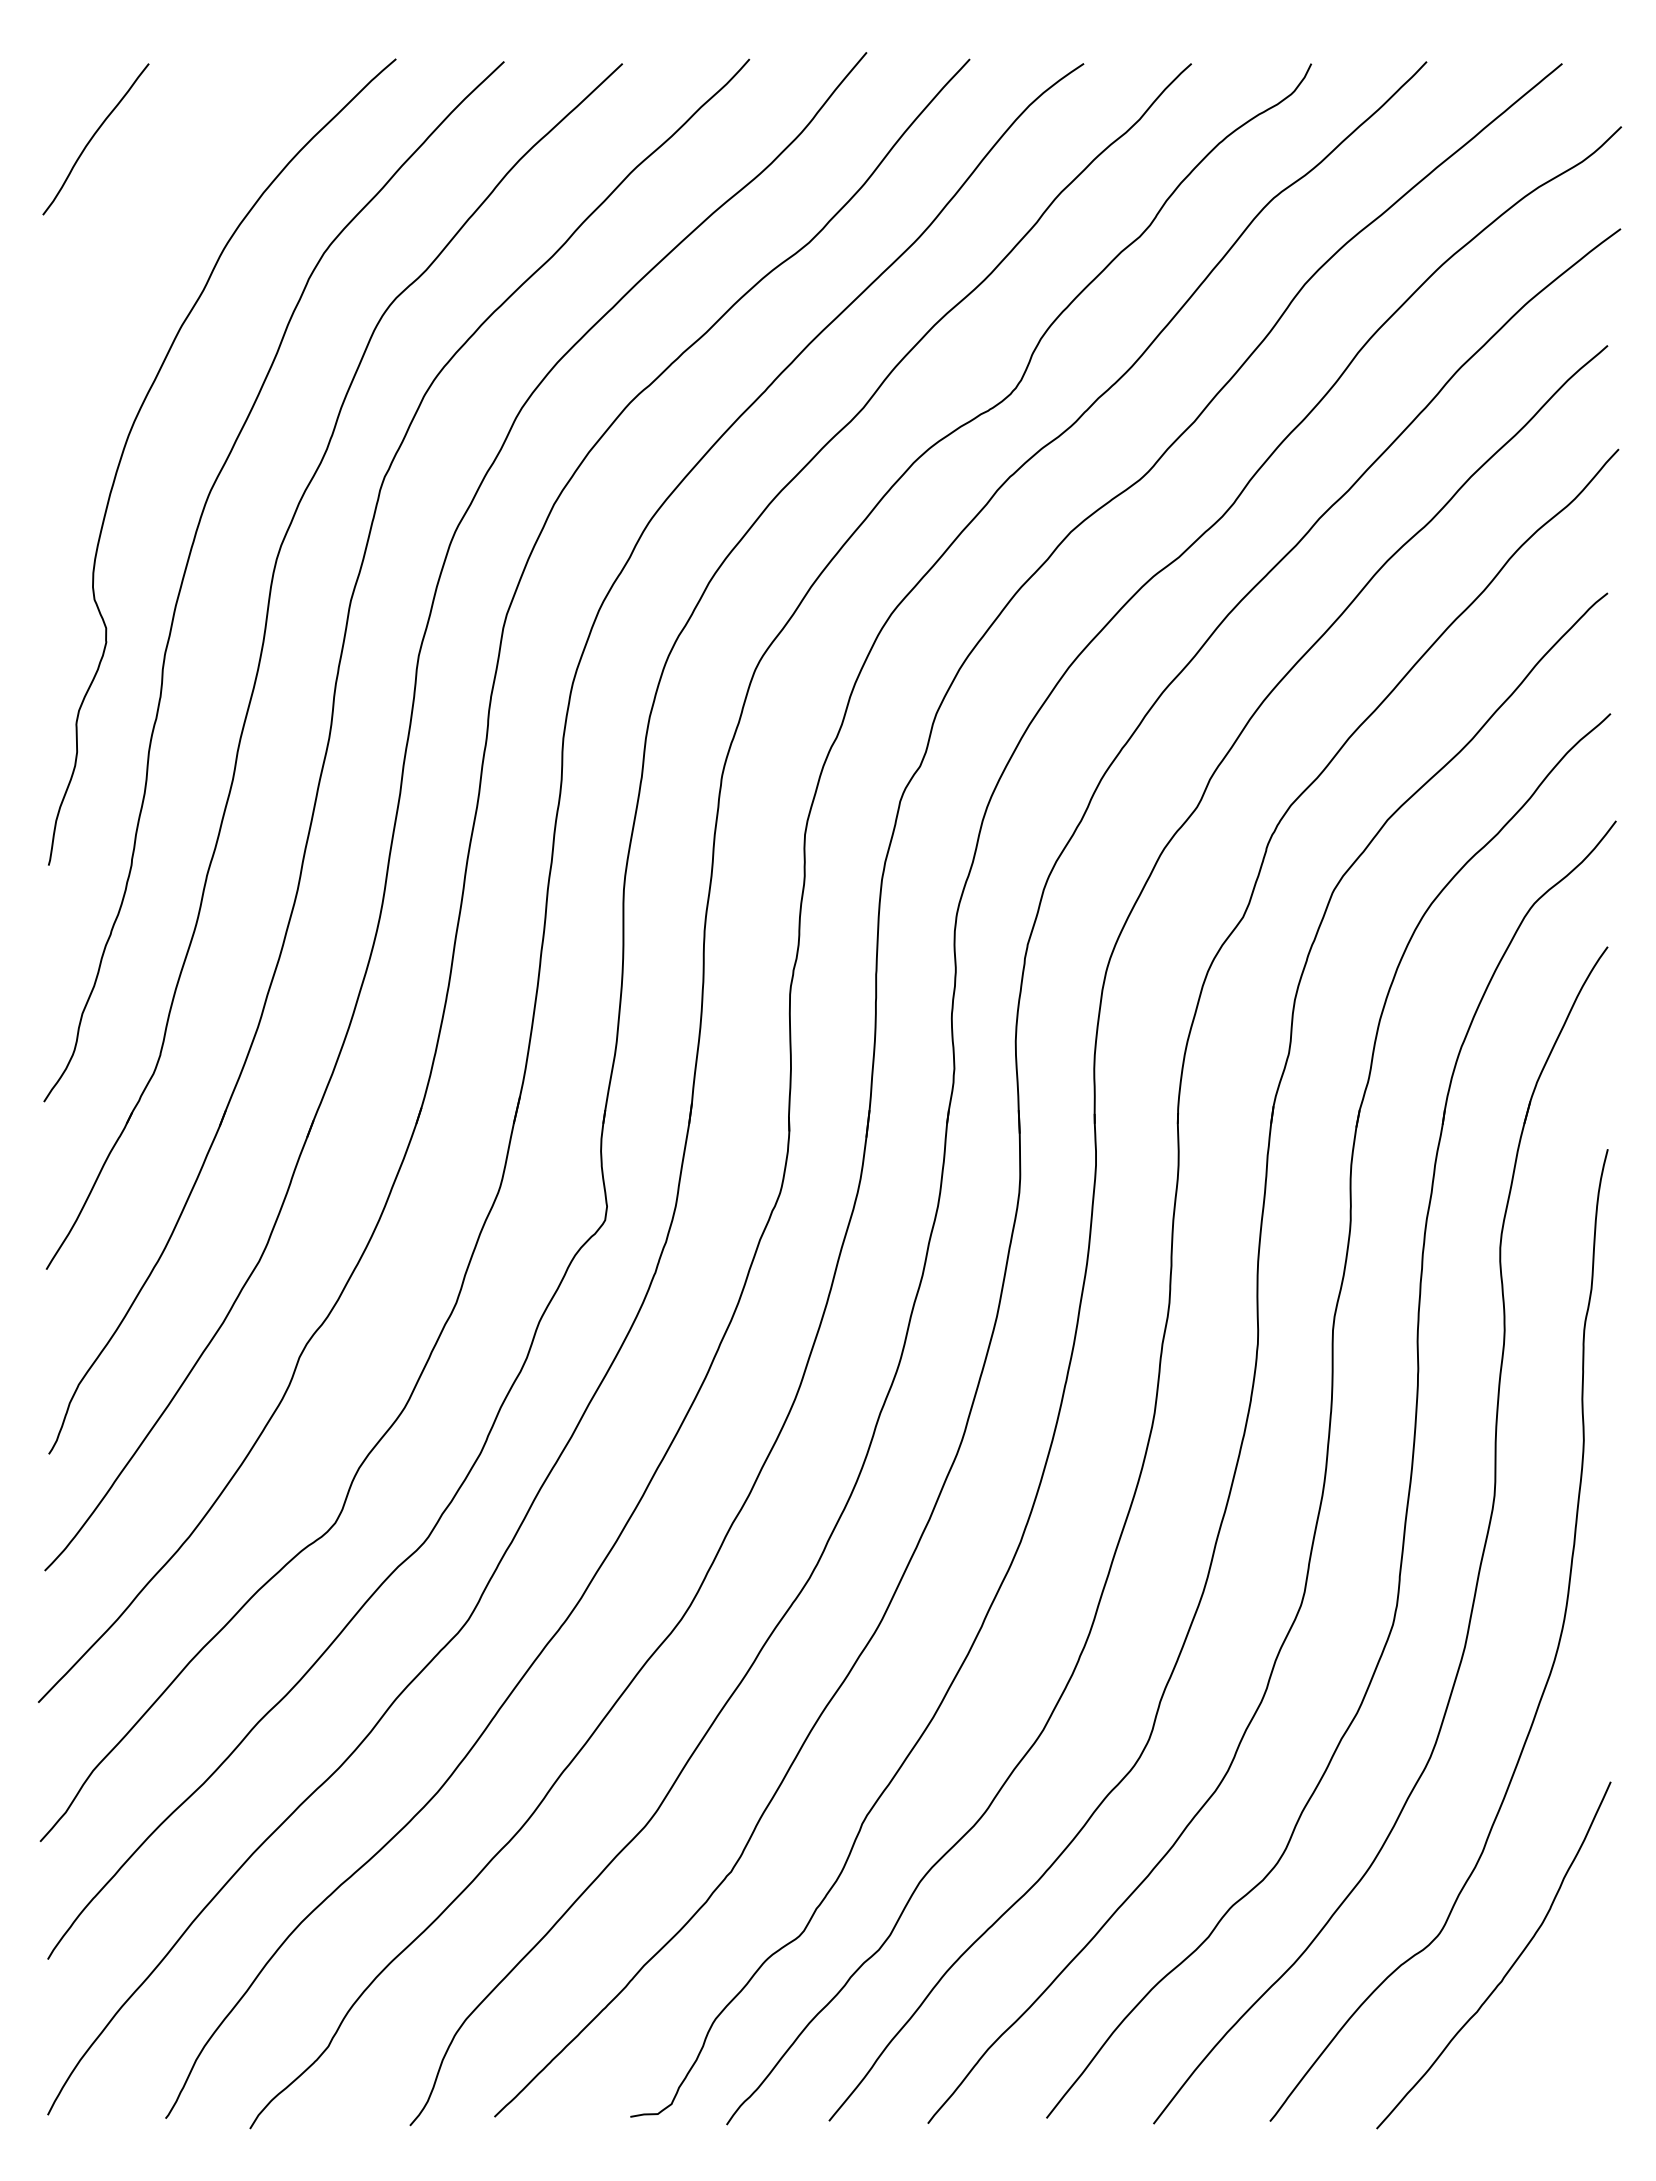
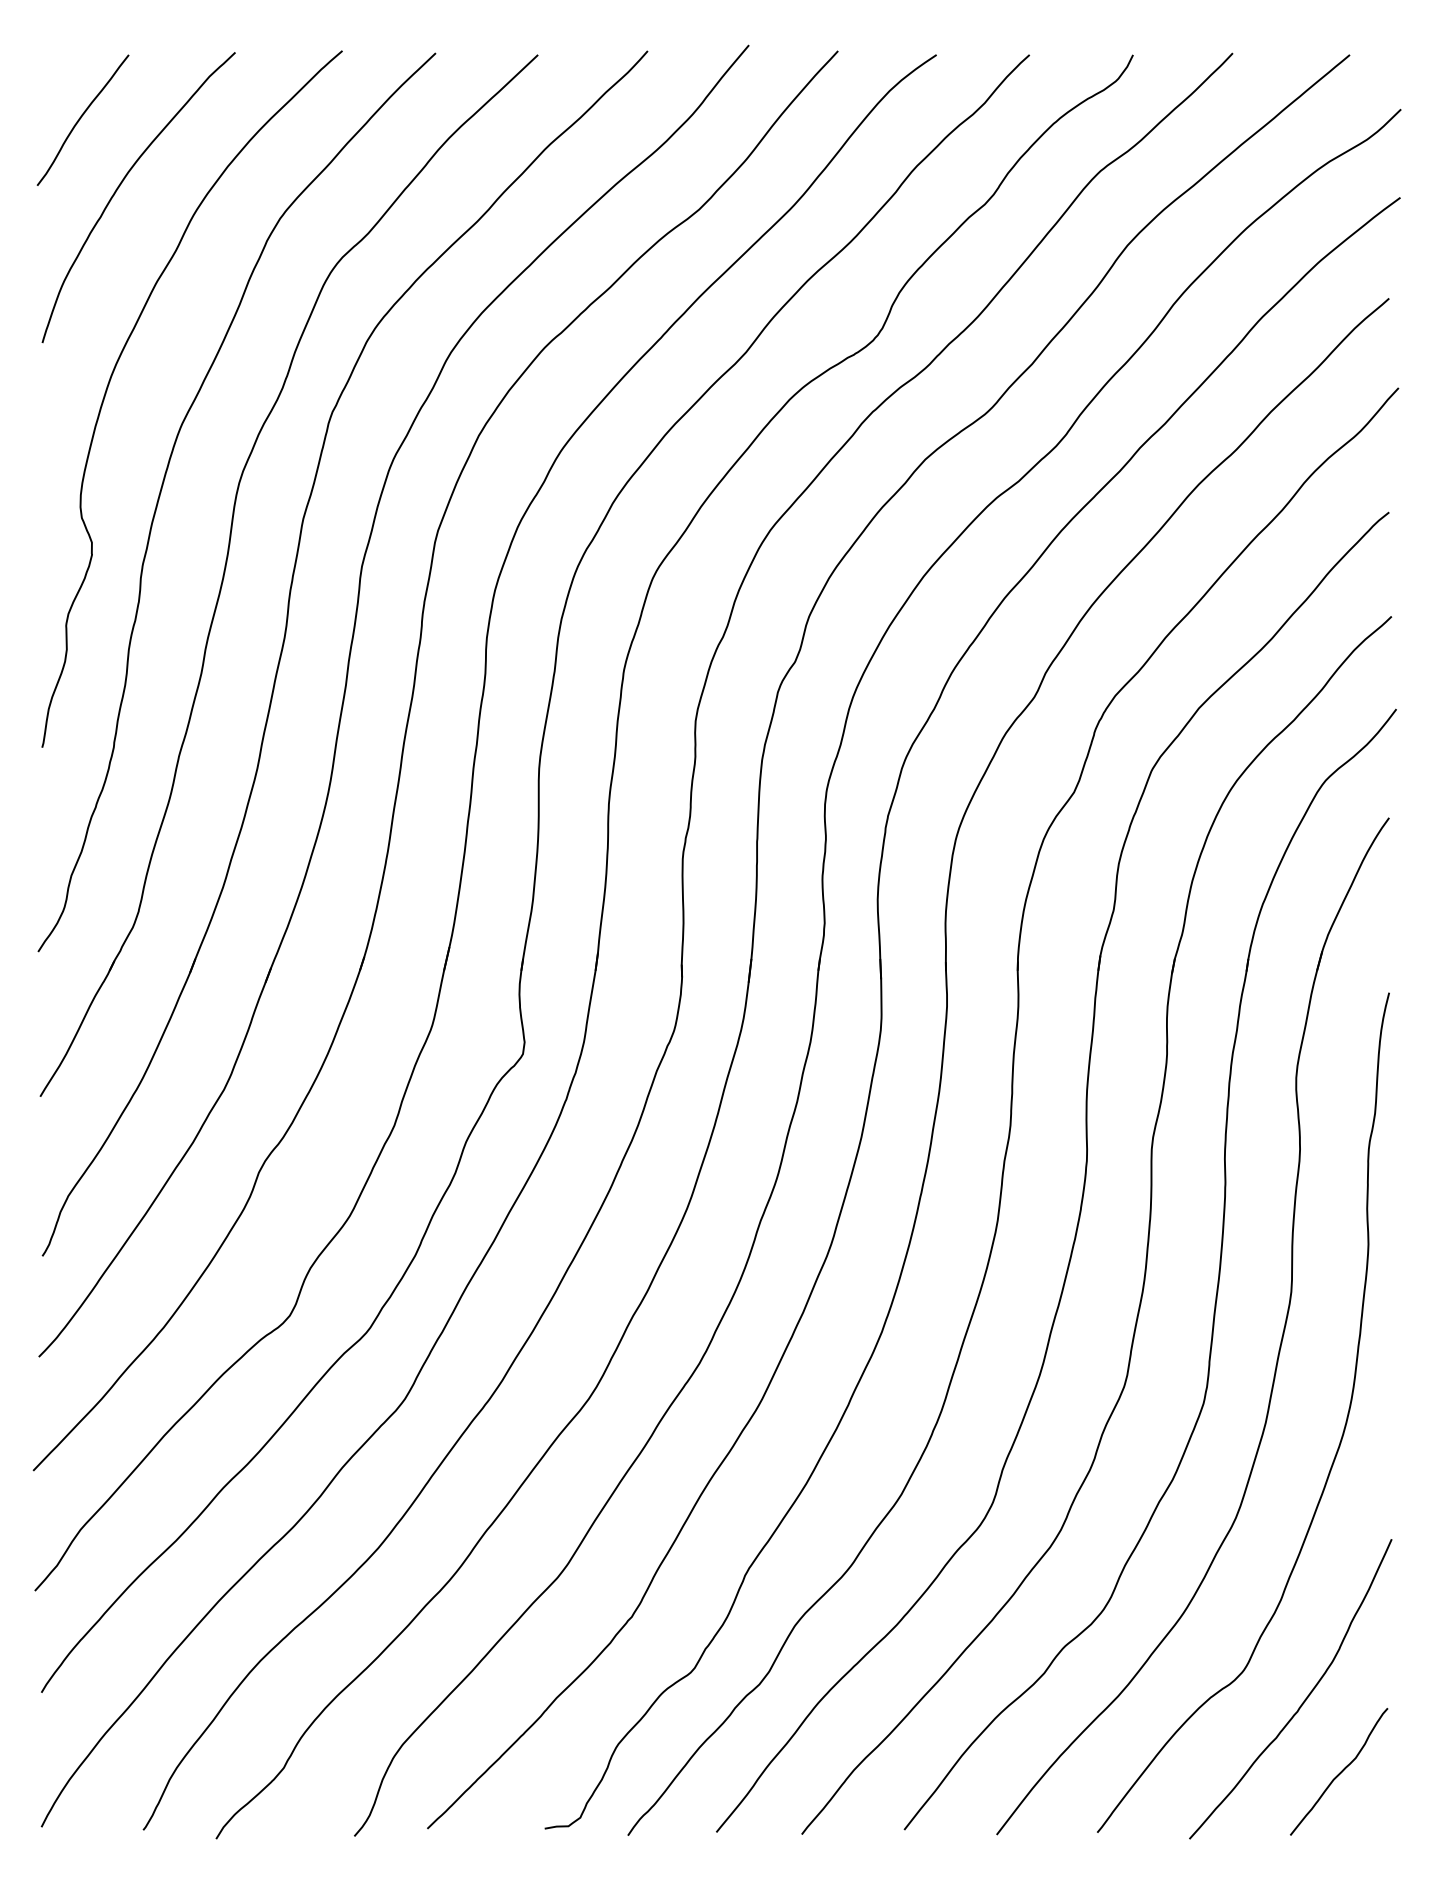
curve: (140, 213) -> (121, 184), added
curve: (1551, 2051) -> (1340, 1772), added

